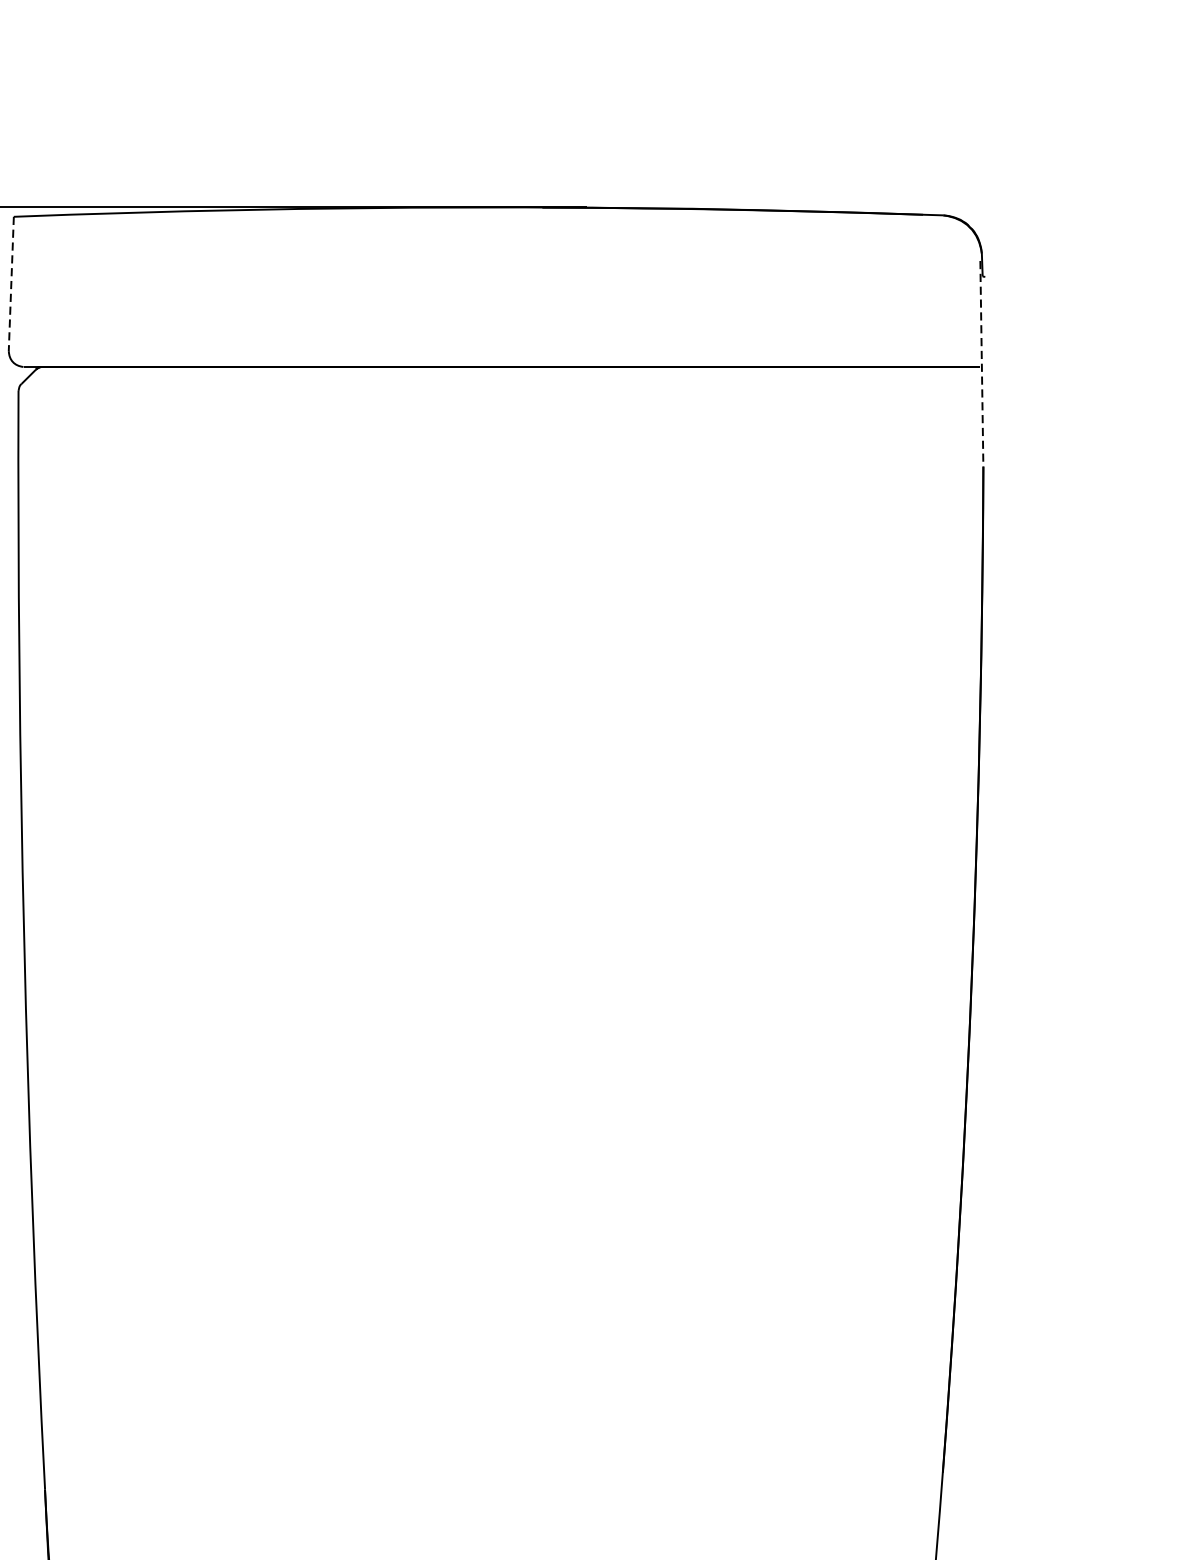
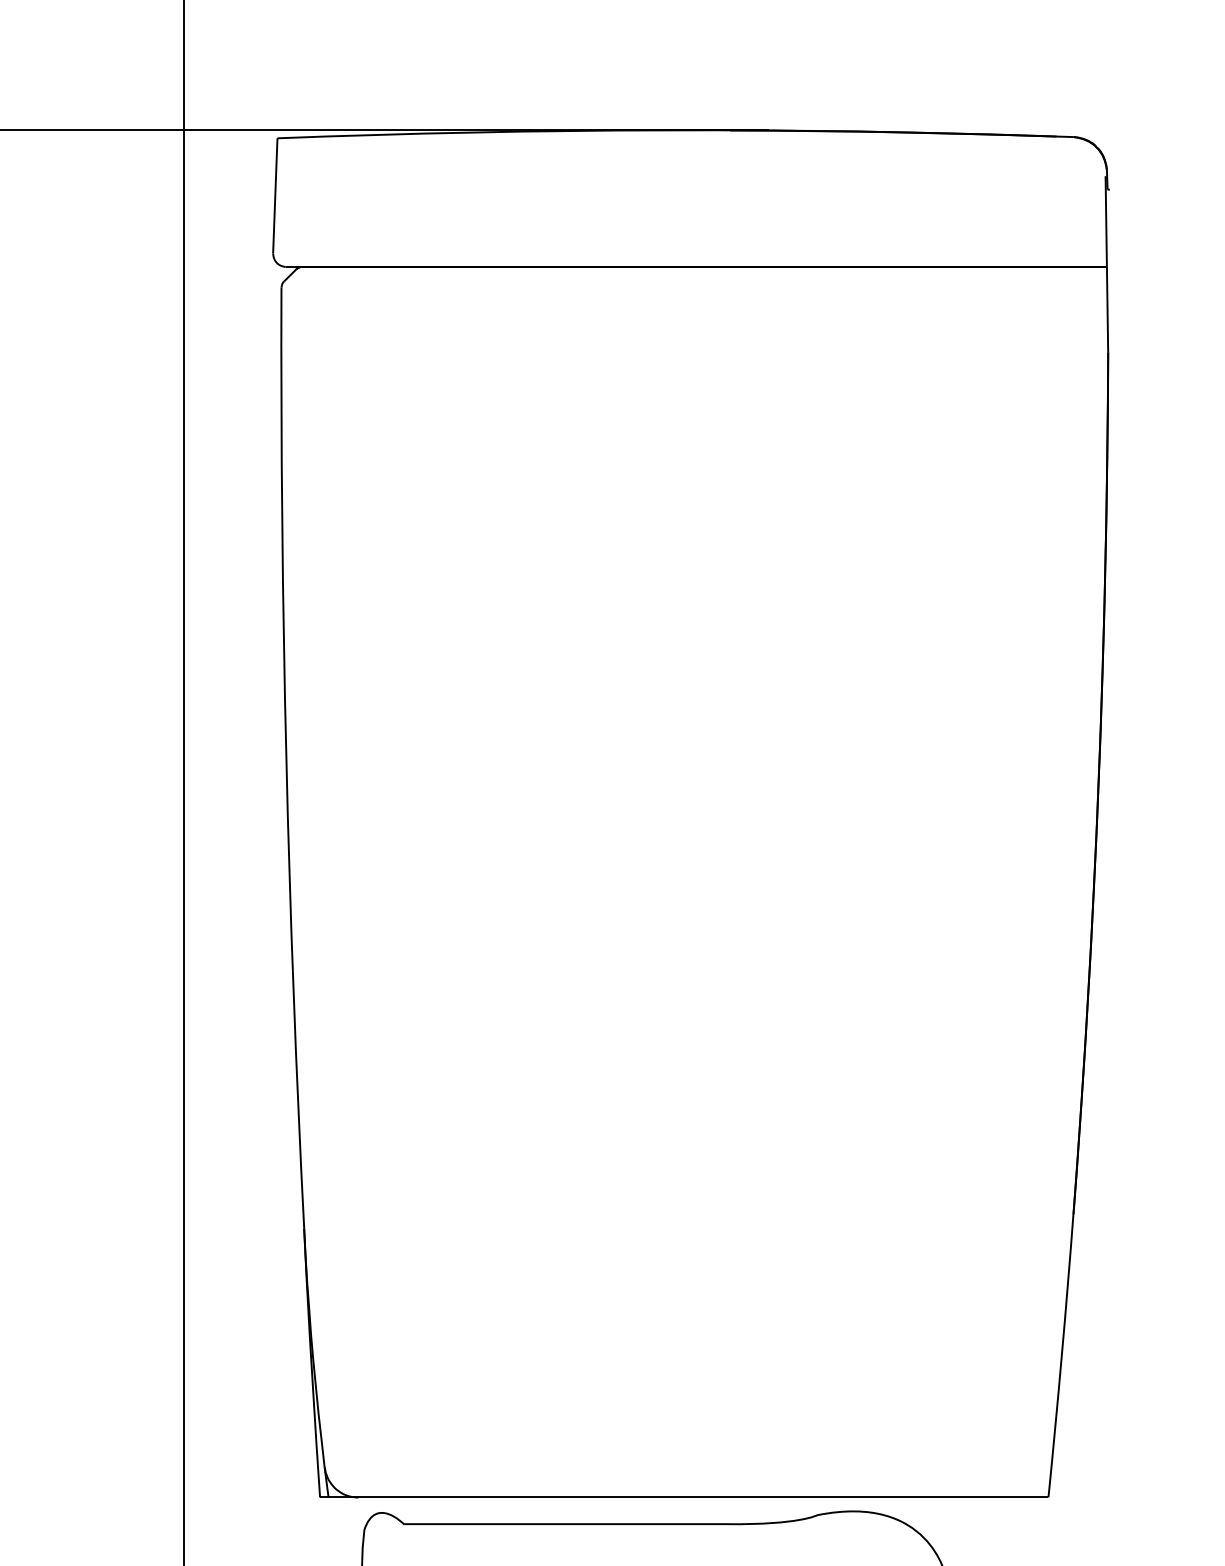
line: (11, 283) -> (275, 195), dashed -> solid
line: (981, 364) -> (1106, 264), dashed -> solid

